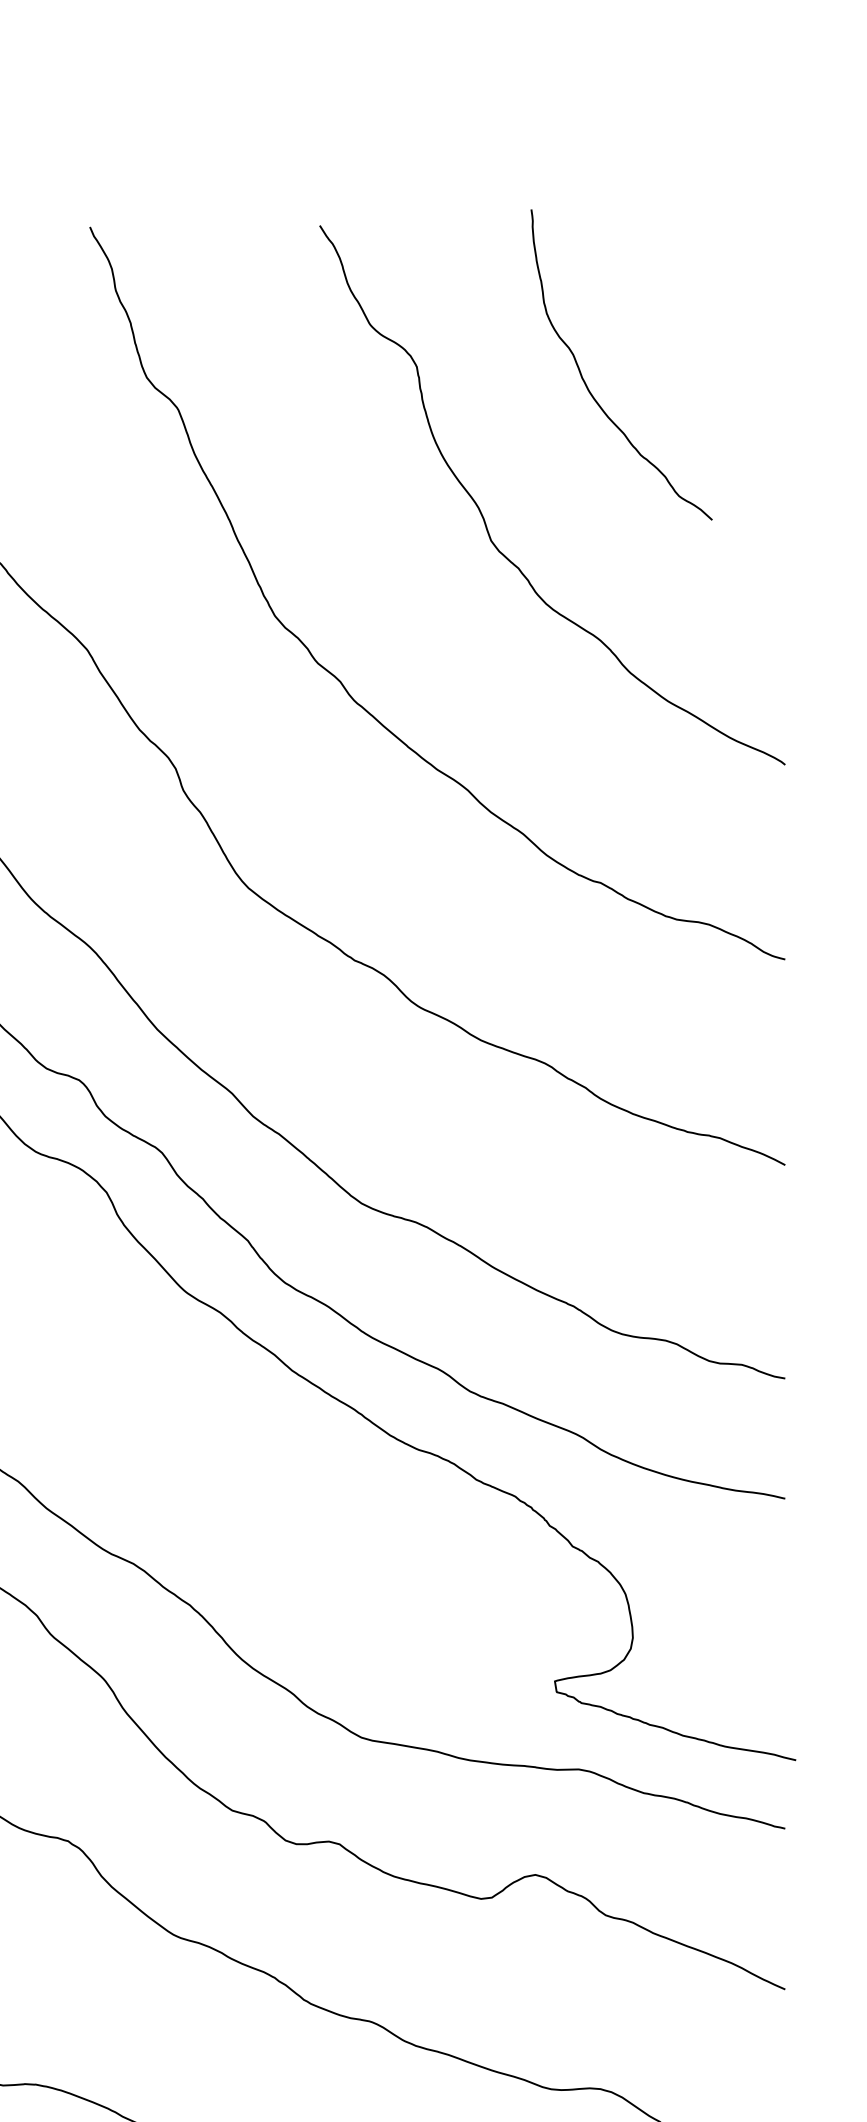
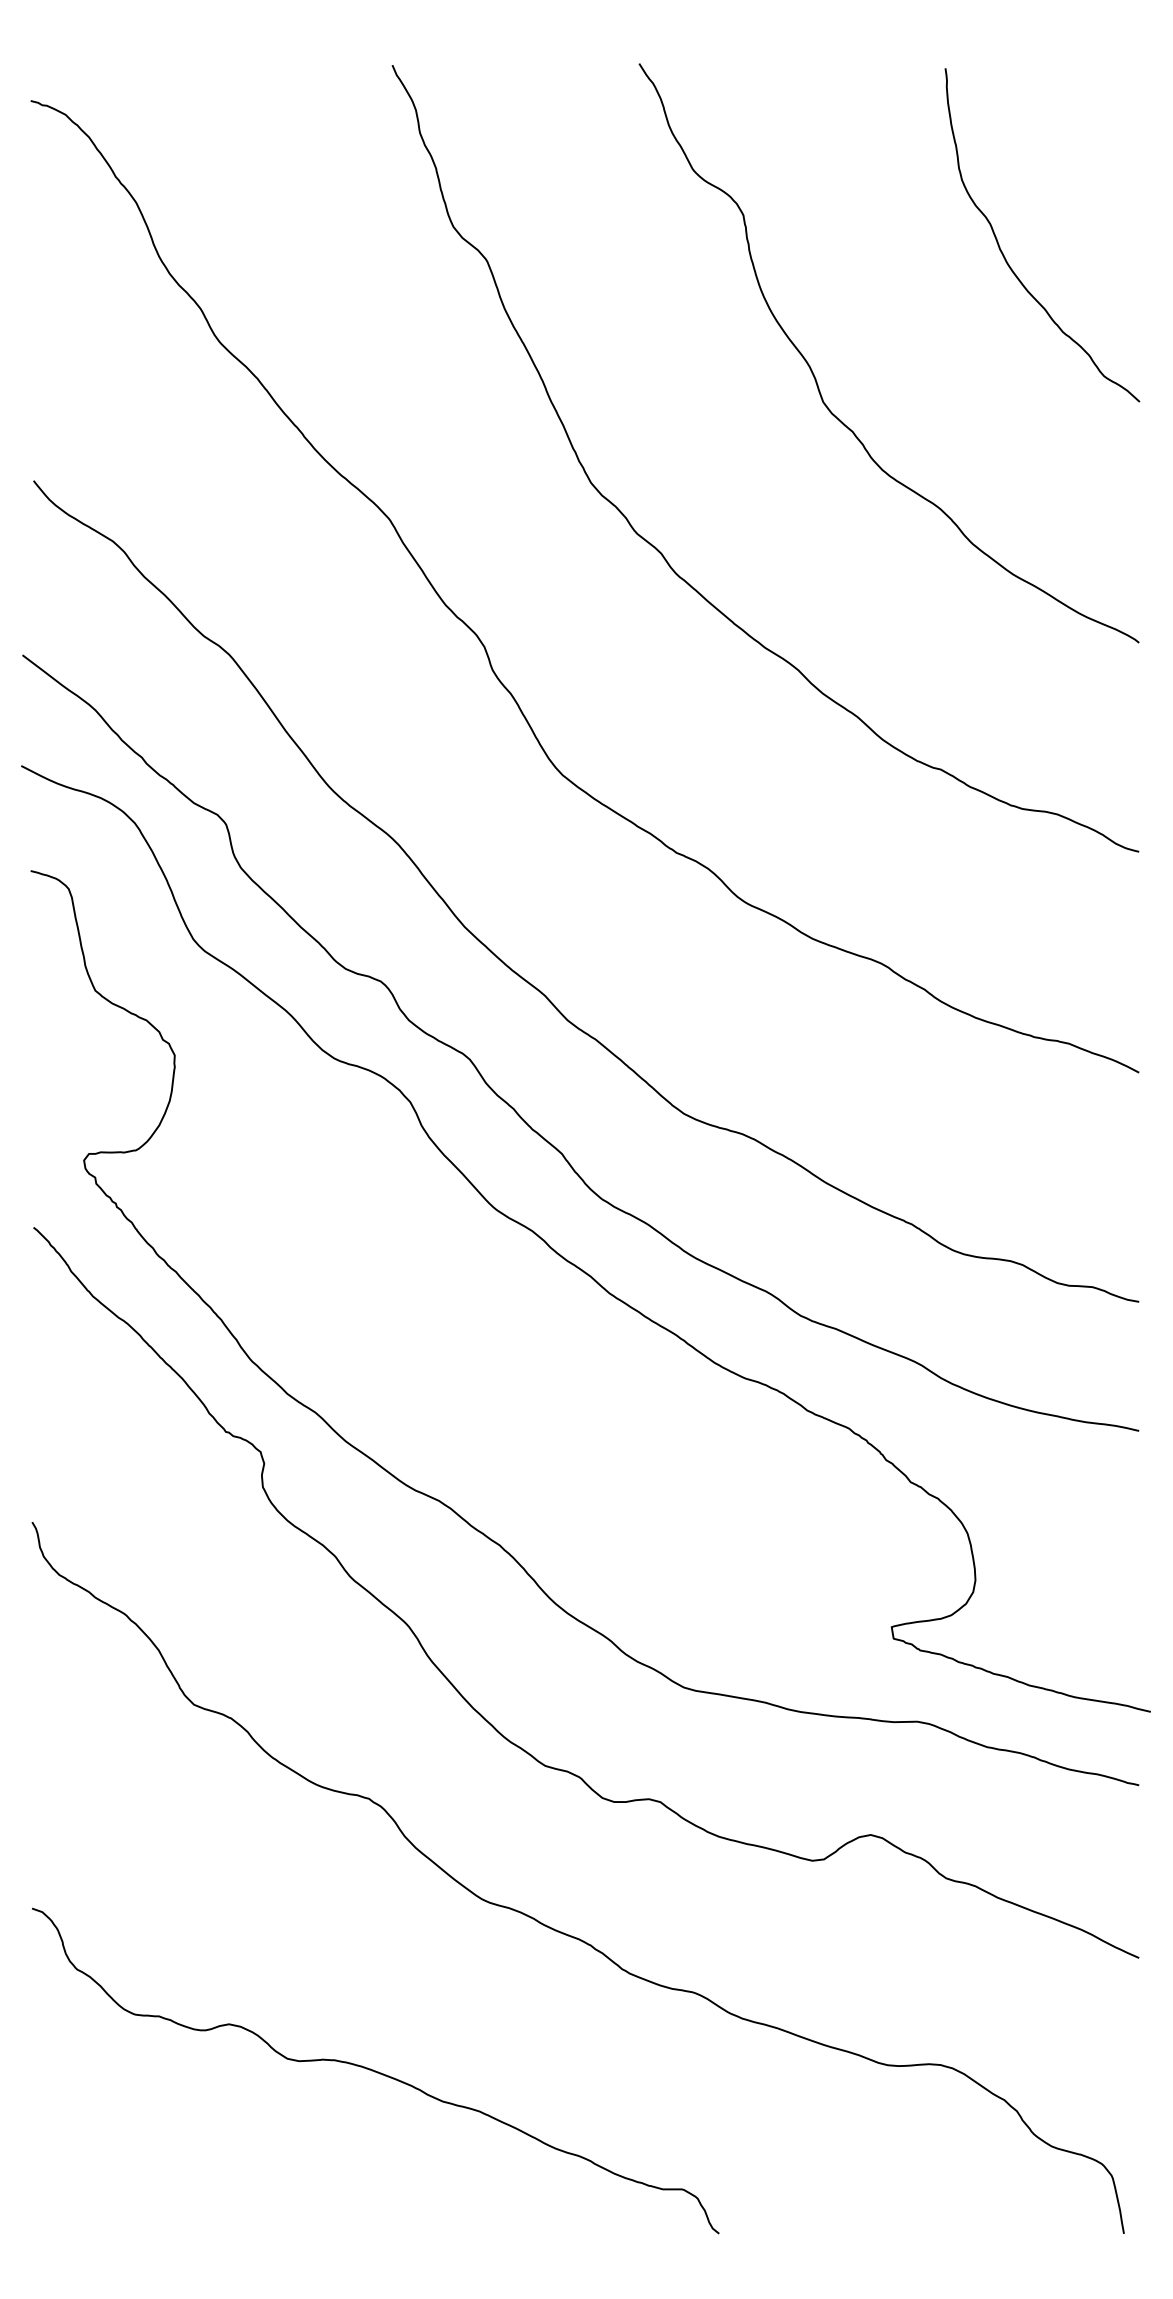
curve: (586, 383) -> (1004, 255), moved

